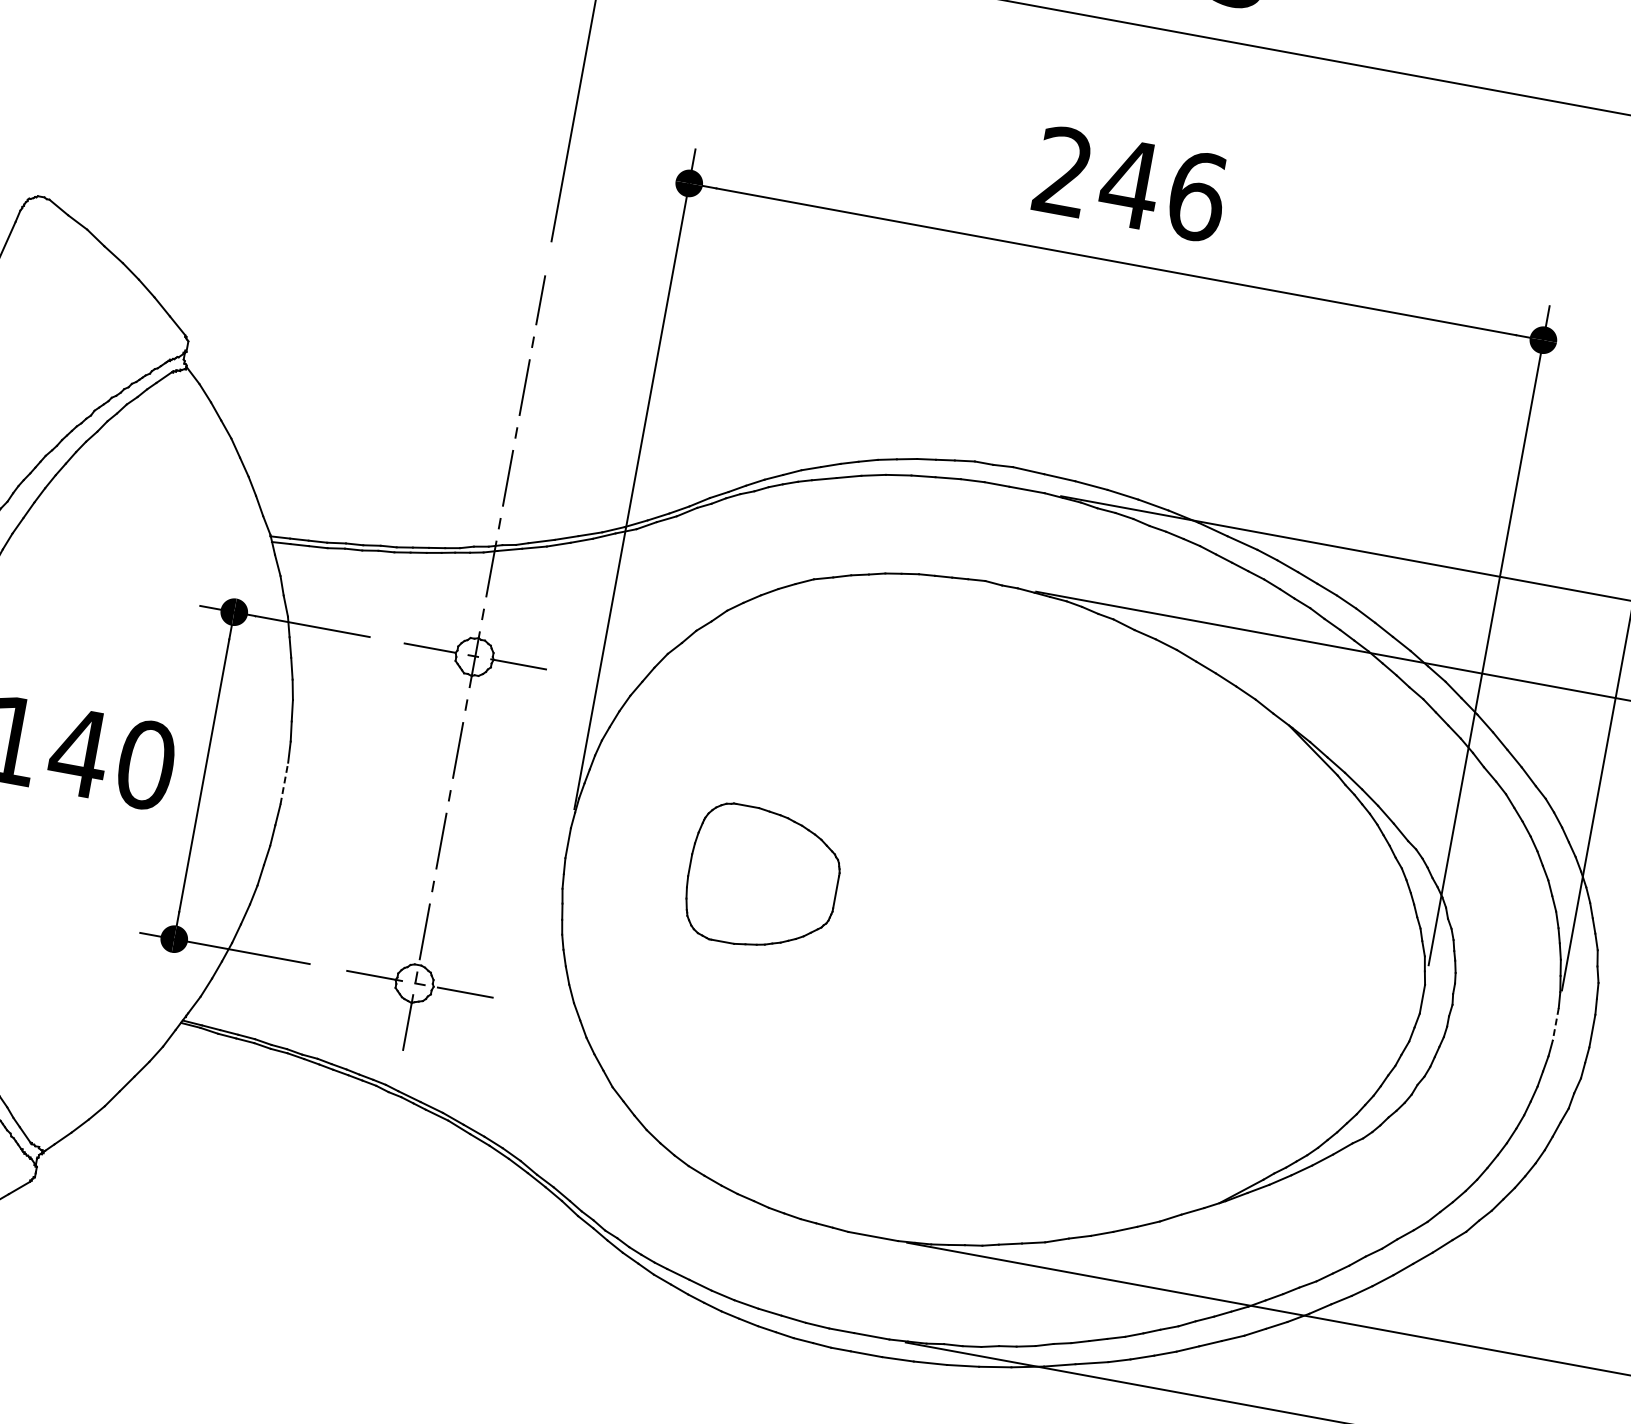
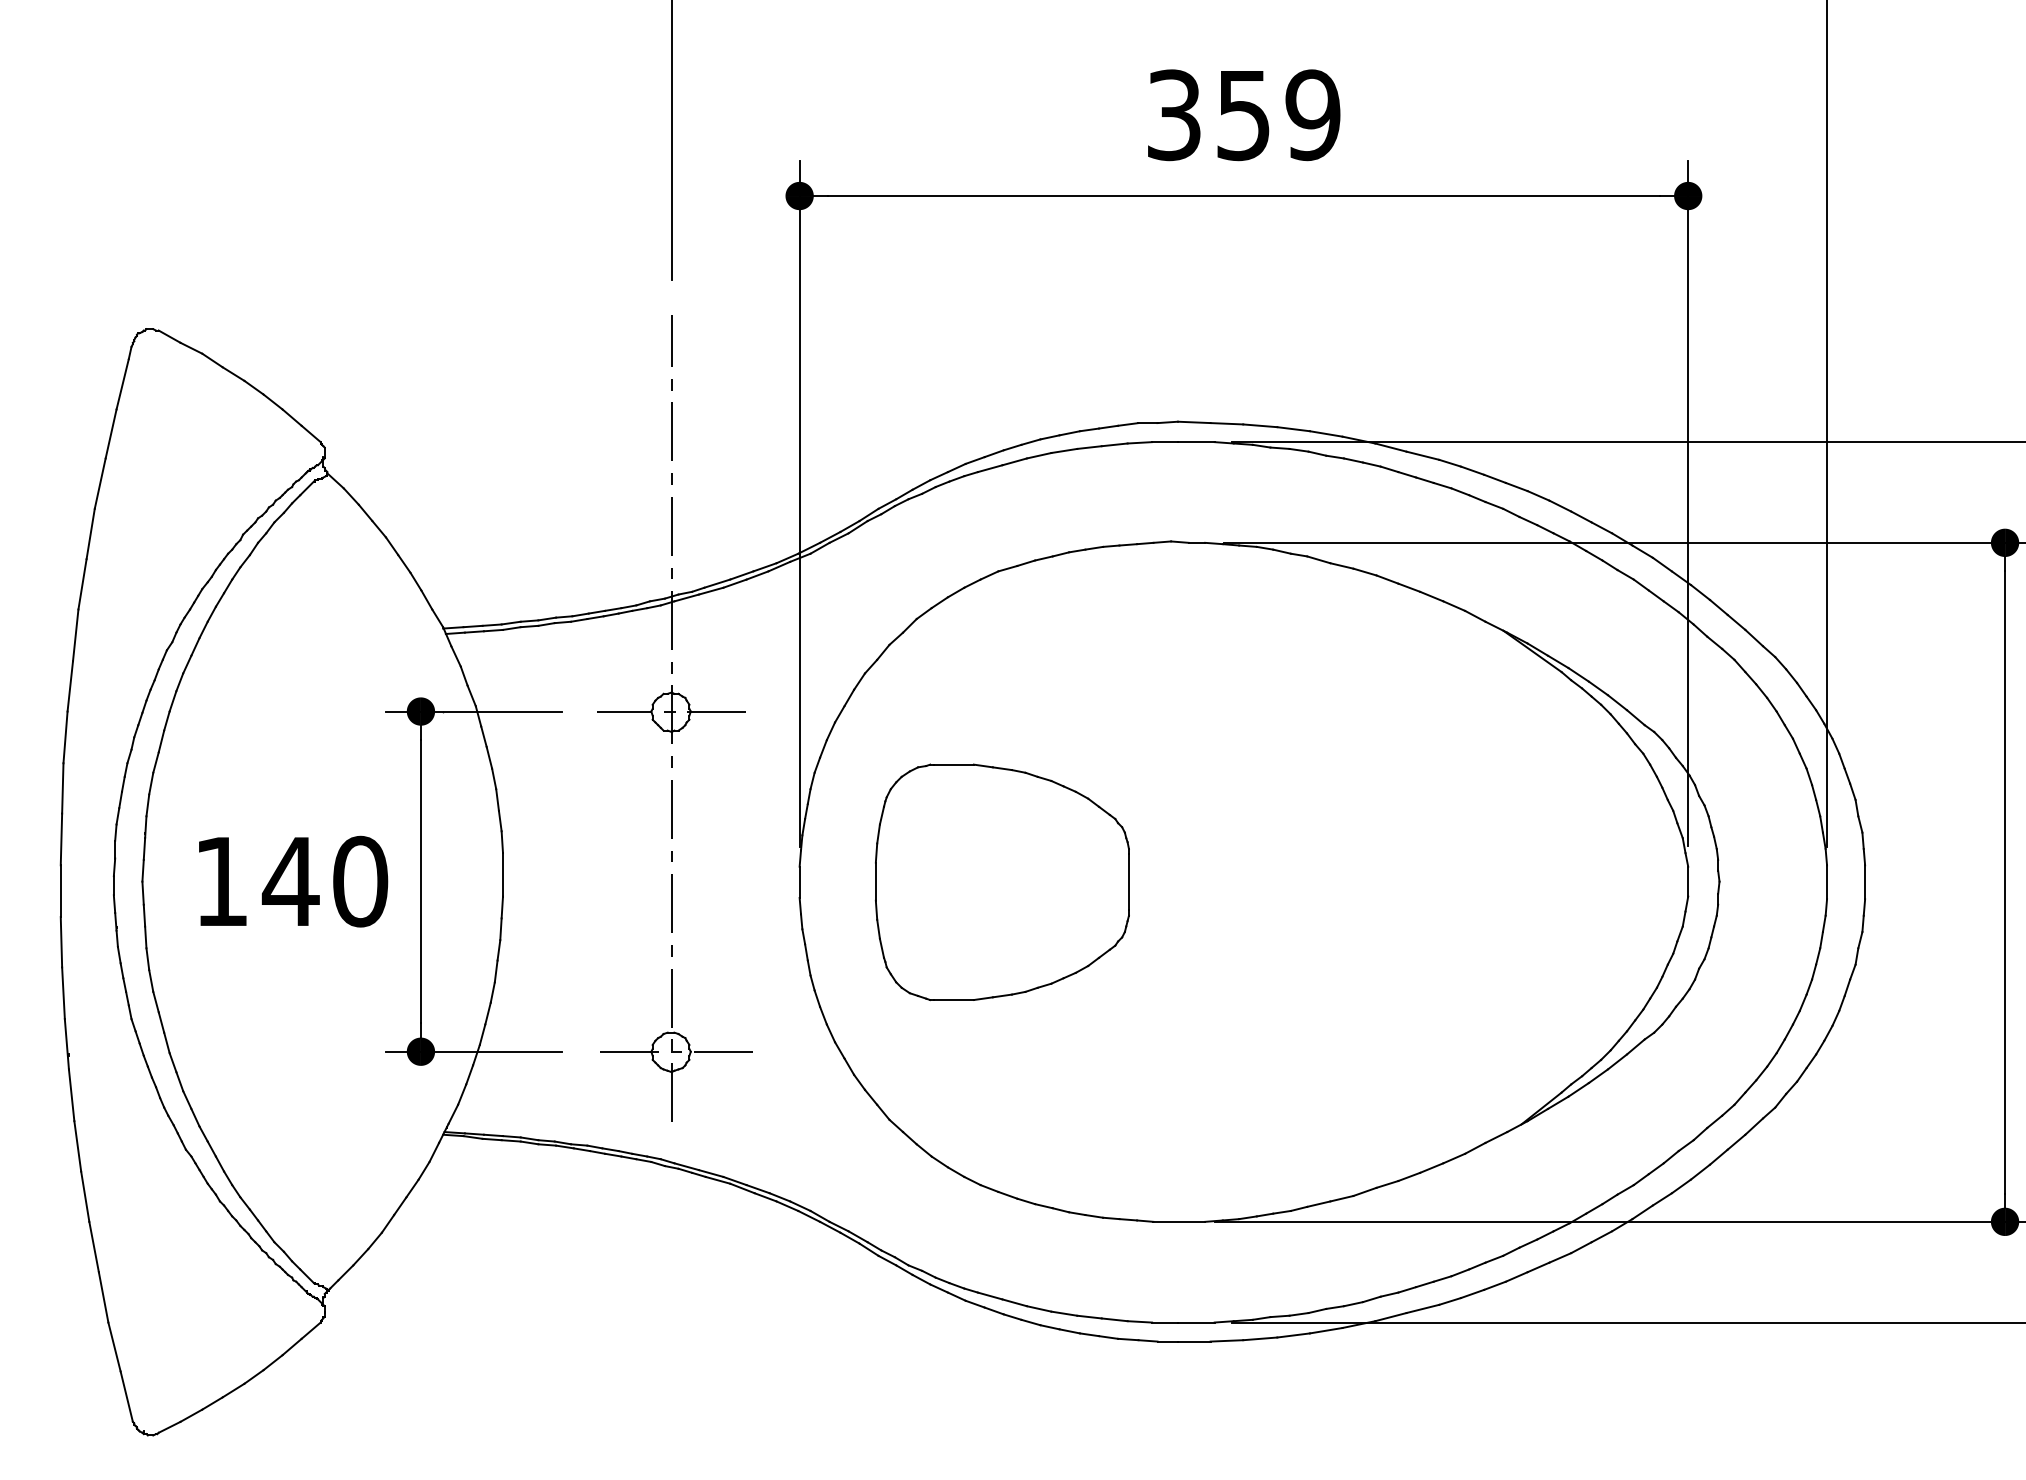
text: (1131, 184) -> (1244, 115), 246 -> 359
line: (284, 783) -> (503, 874), dashed -> solid
part: (763, 879) -> (1002, 882), size x1.67
line: (1556, 1024) -> (1827, 882), dashed -> solid

